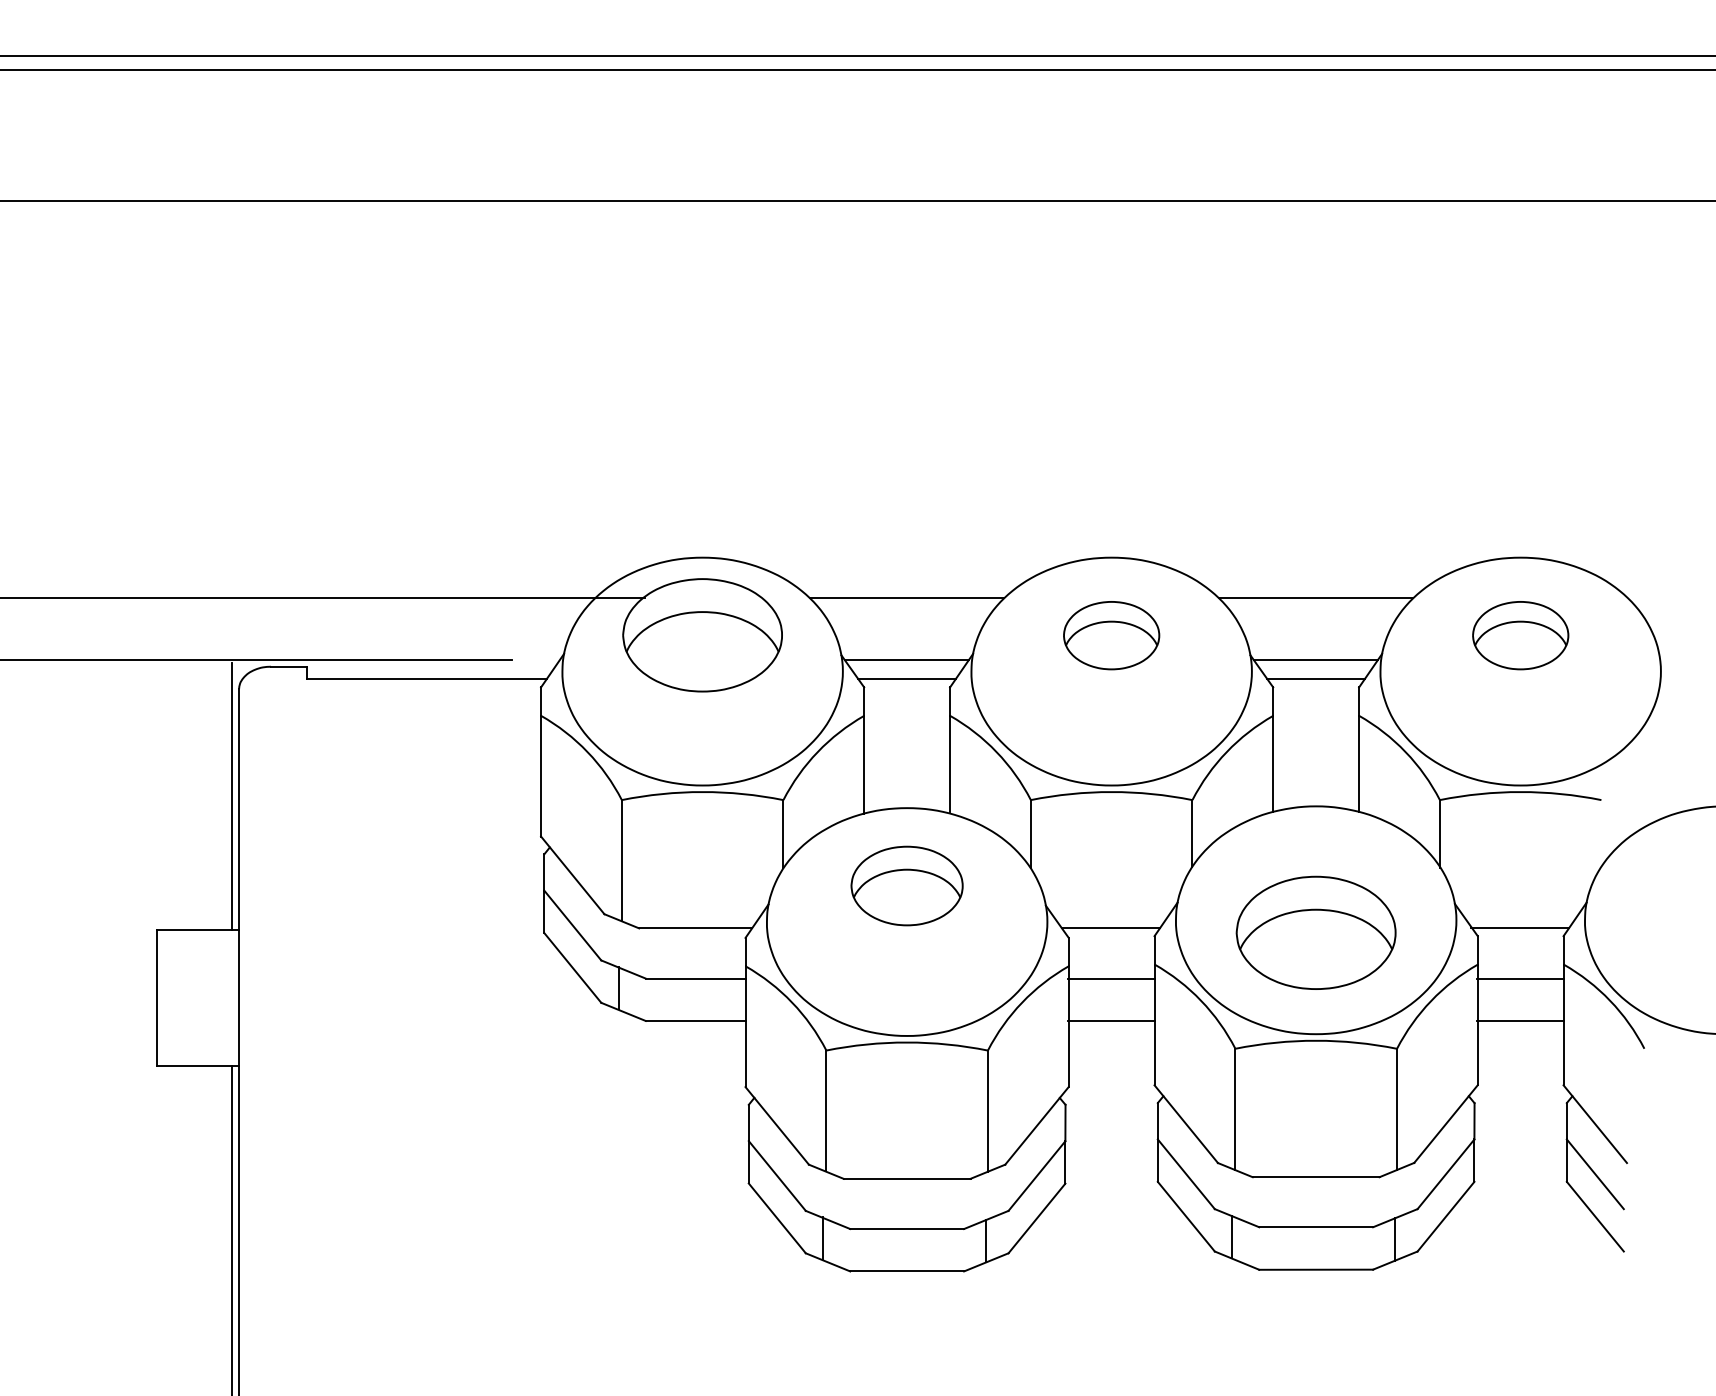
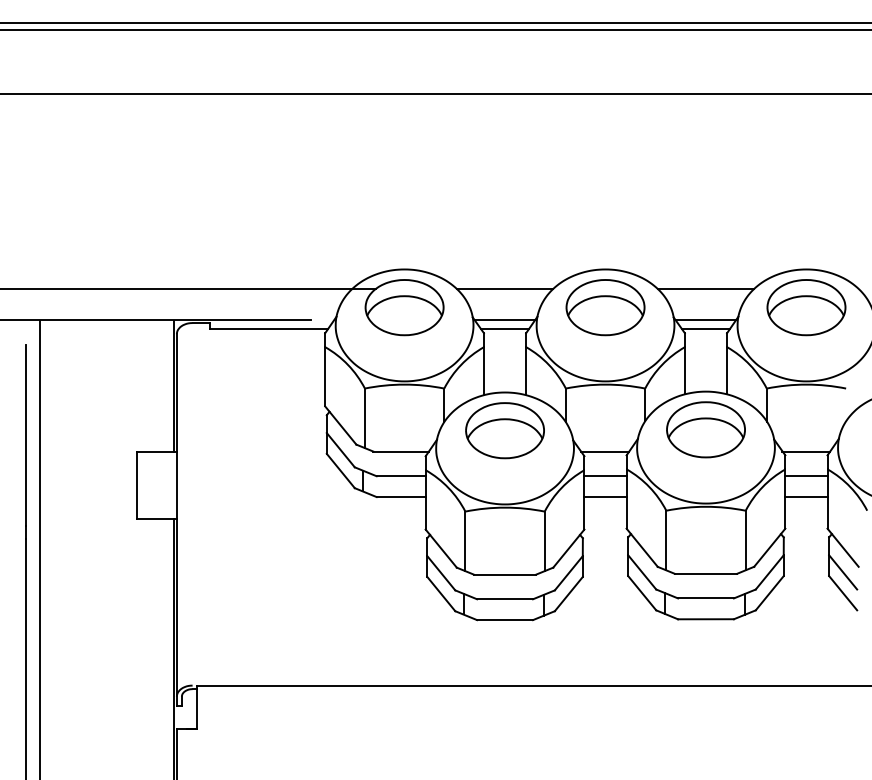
part: (1111, 635) -> (605, 307), size x1.67
part: (1520, 635) -> (806, 307), size x1.67
part: (905, 885) -> (504, 430), size x1.43
part: (1315, 932) -> (705, 429), moved

